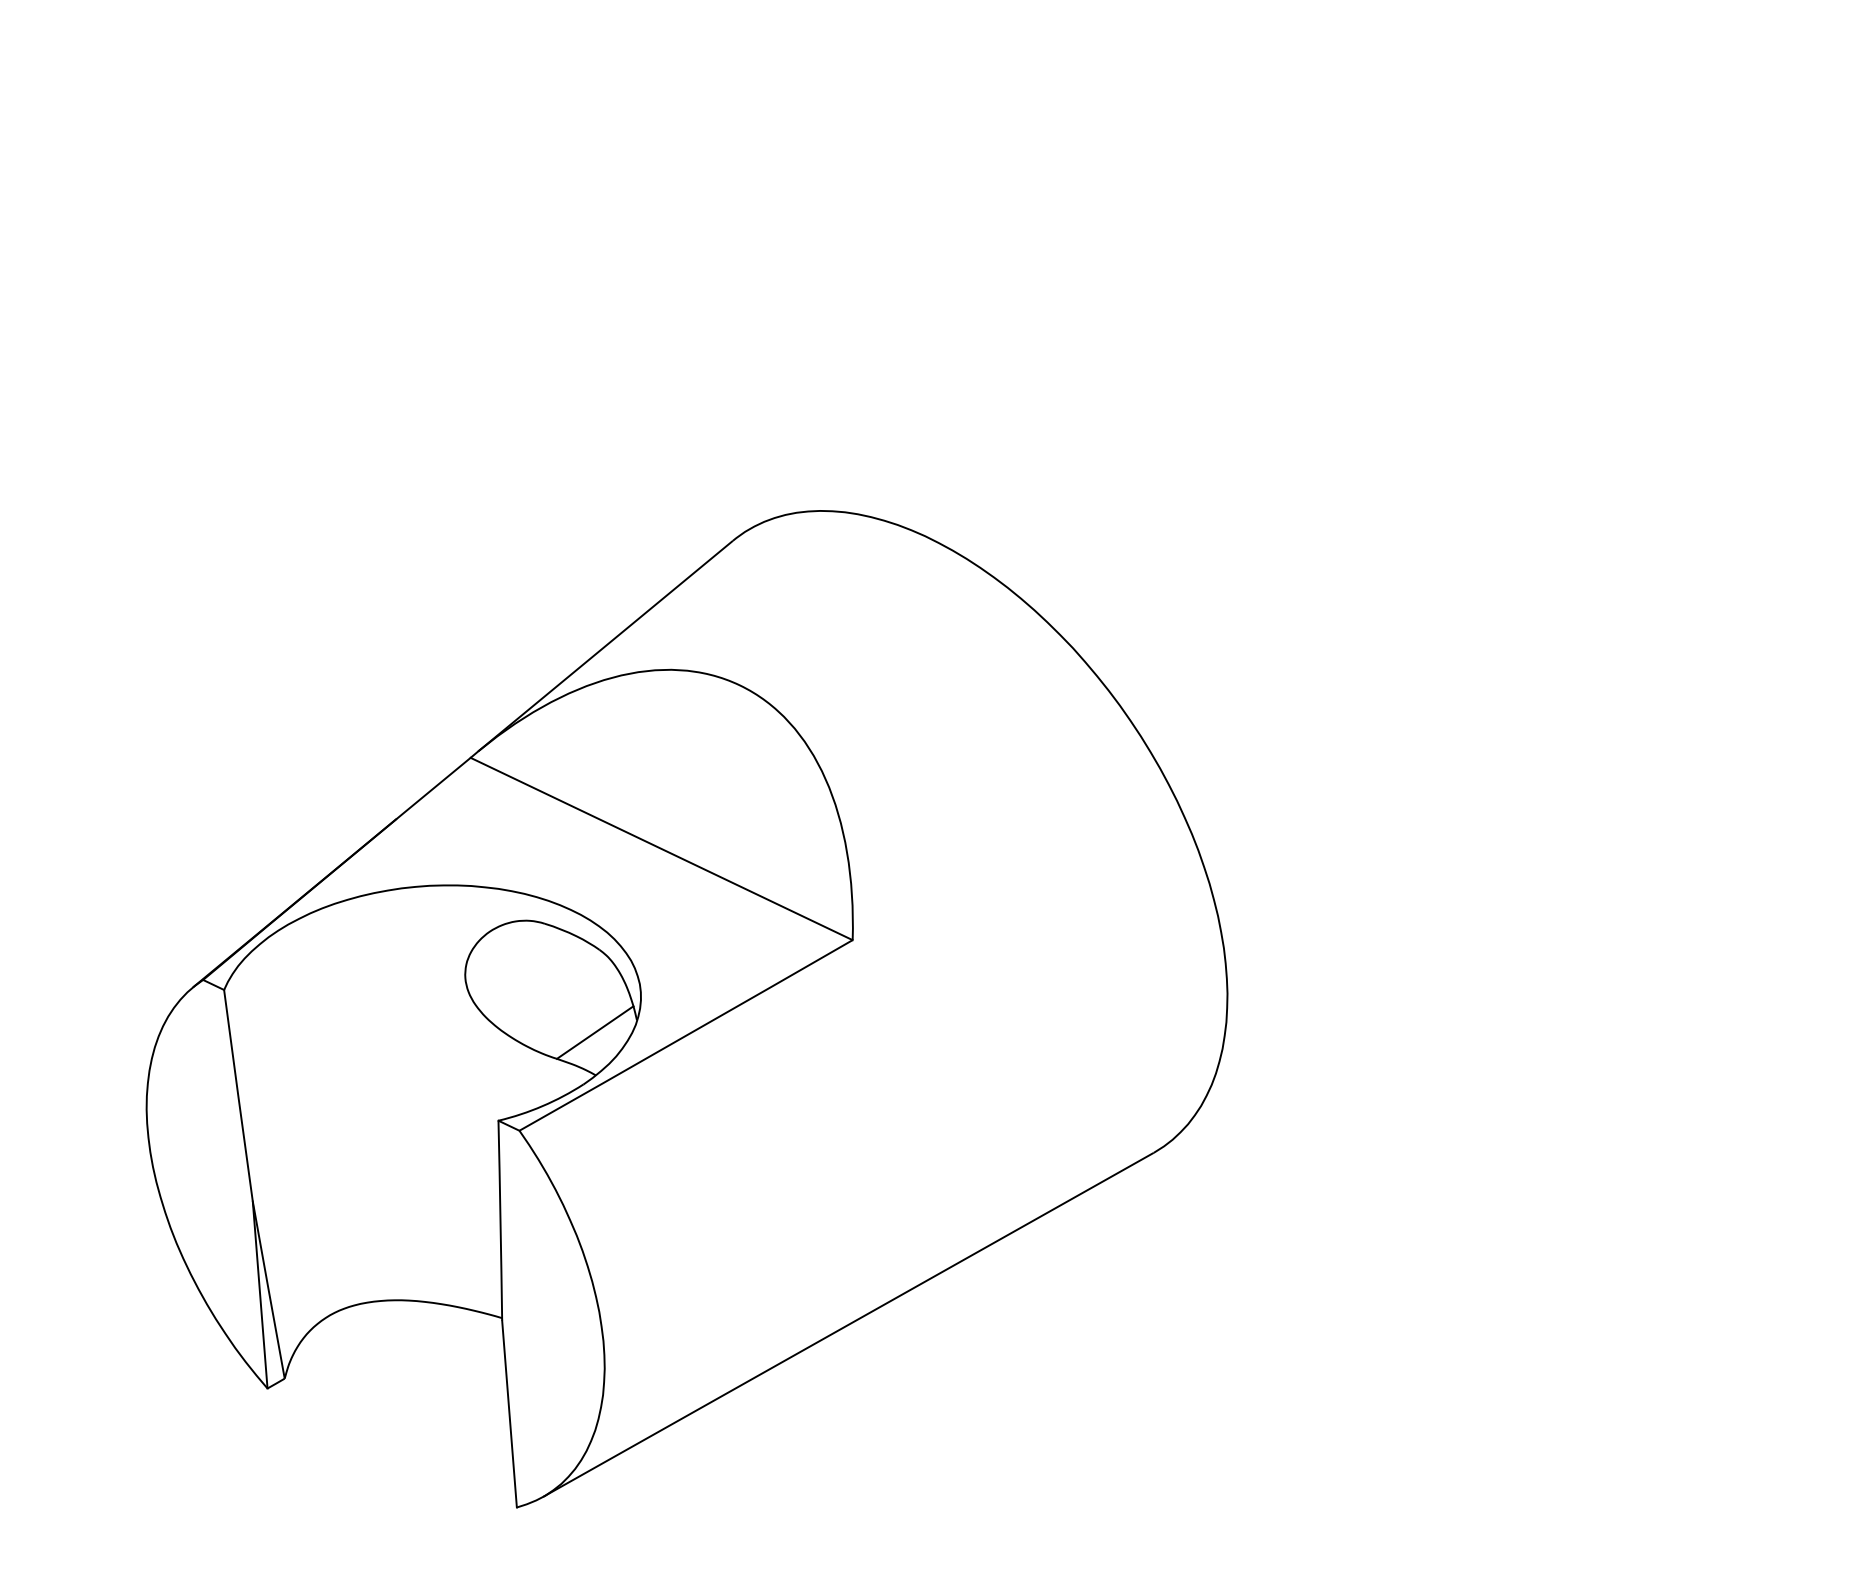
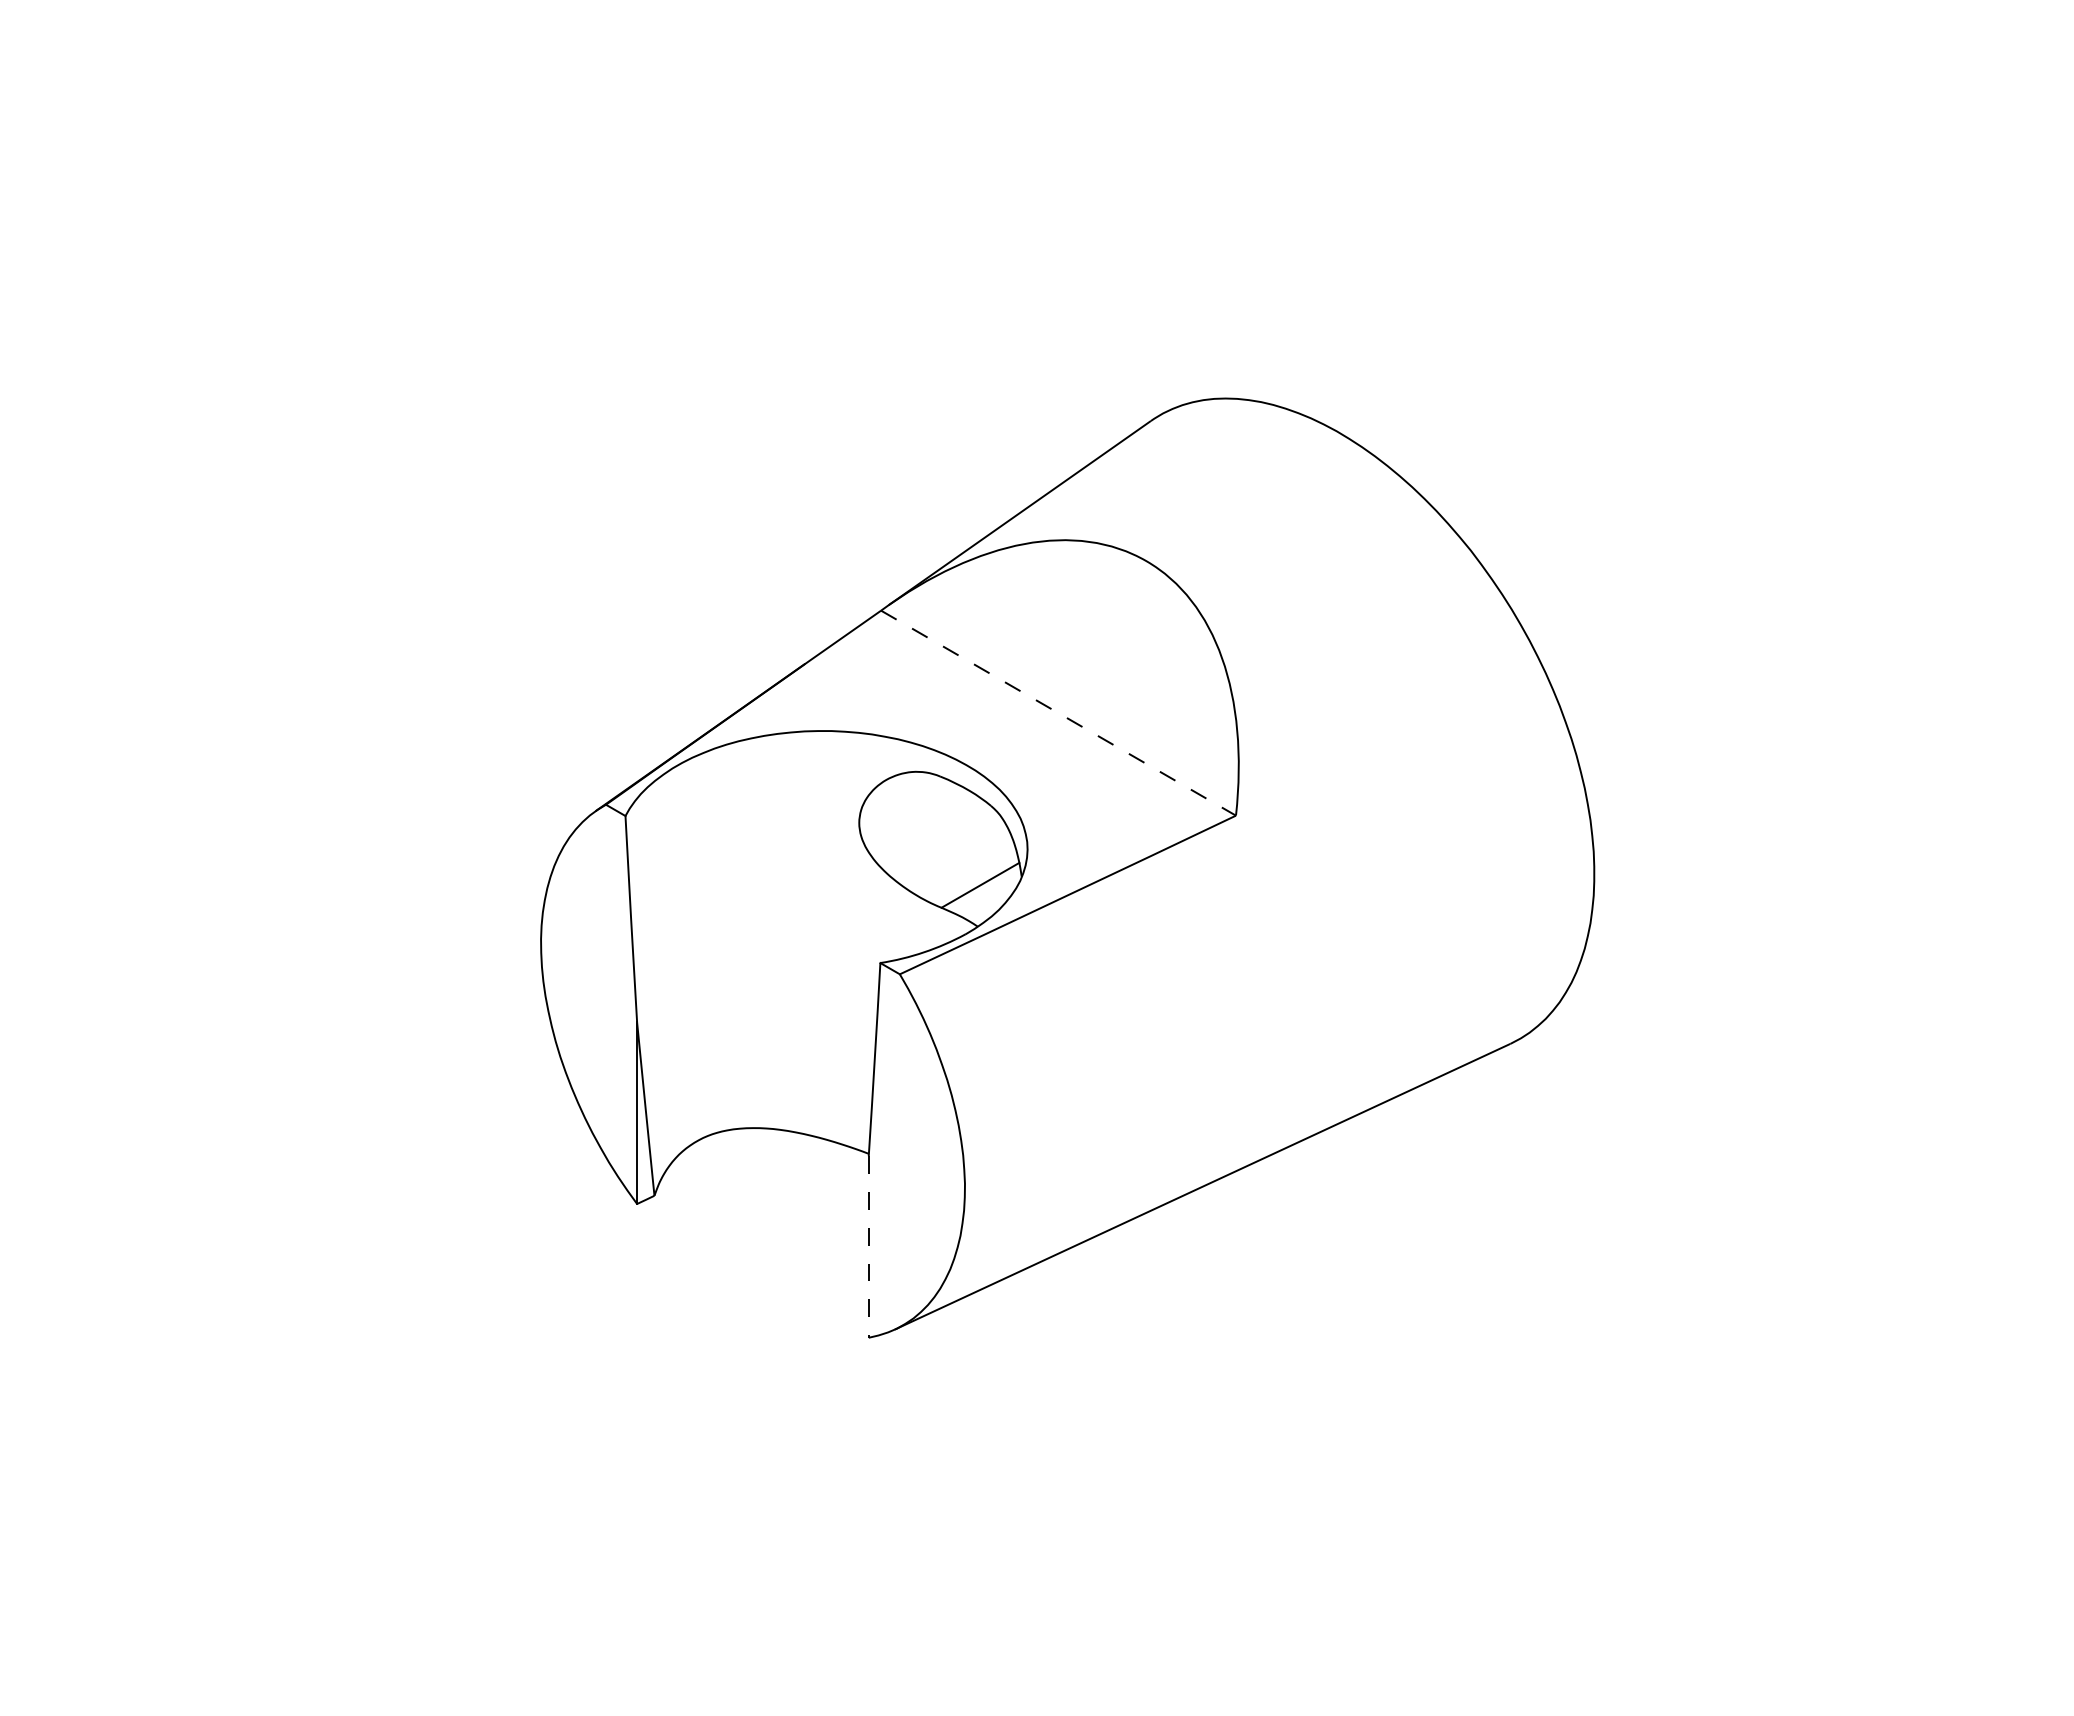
line: (661, 849) -> (1058, 713), solid -> dashed
line: (509, 1414) -> (868, 1247), solid -> dashed

